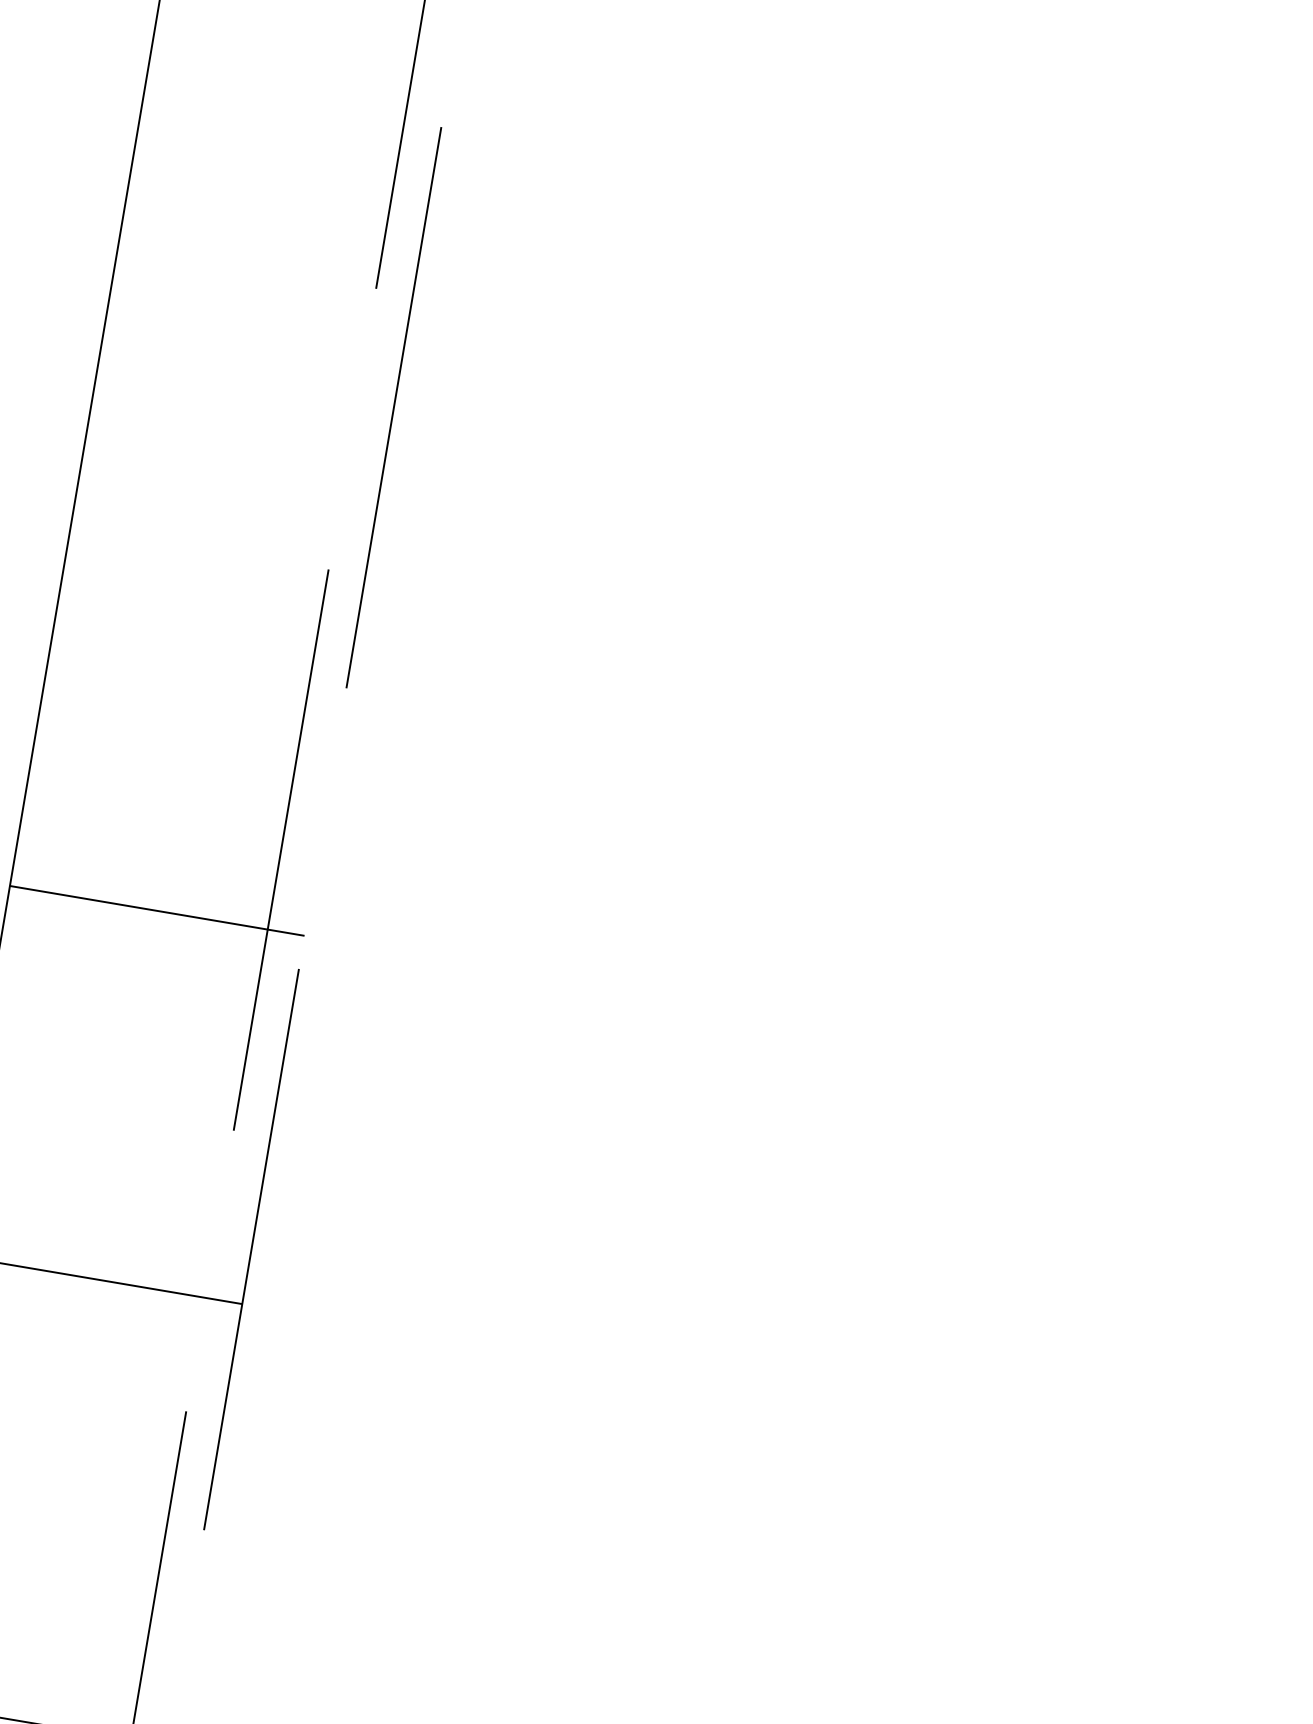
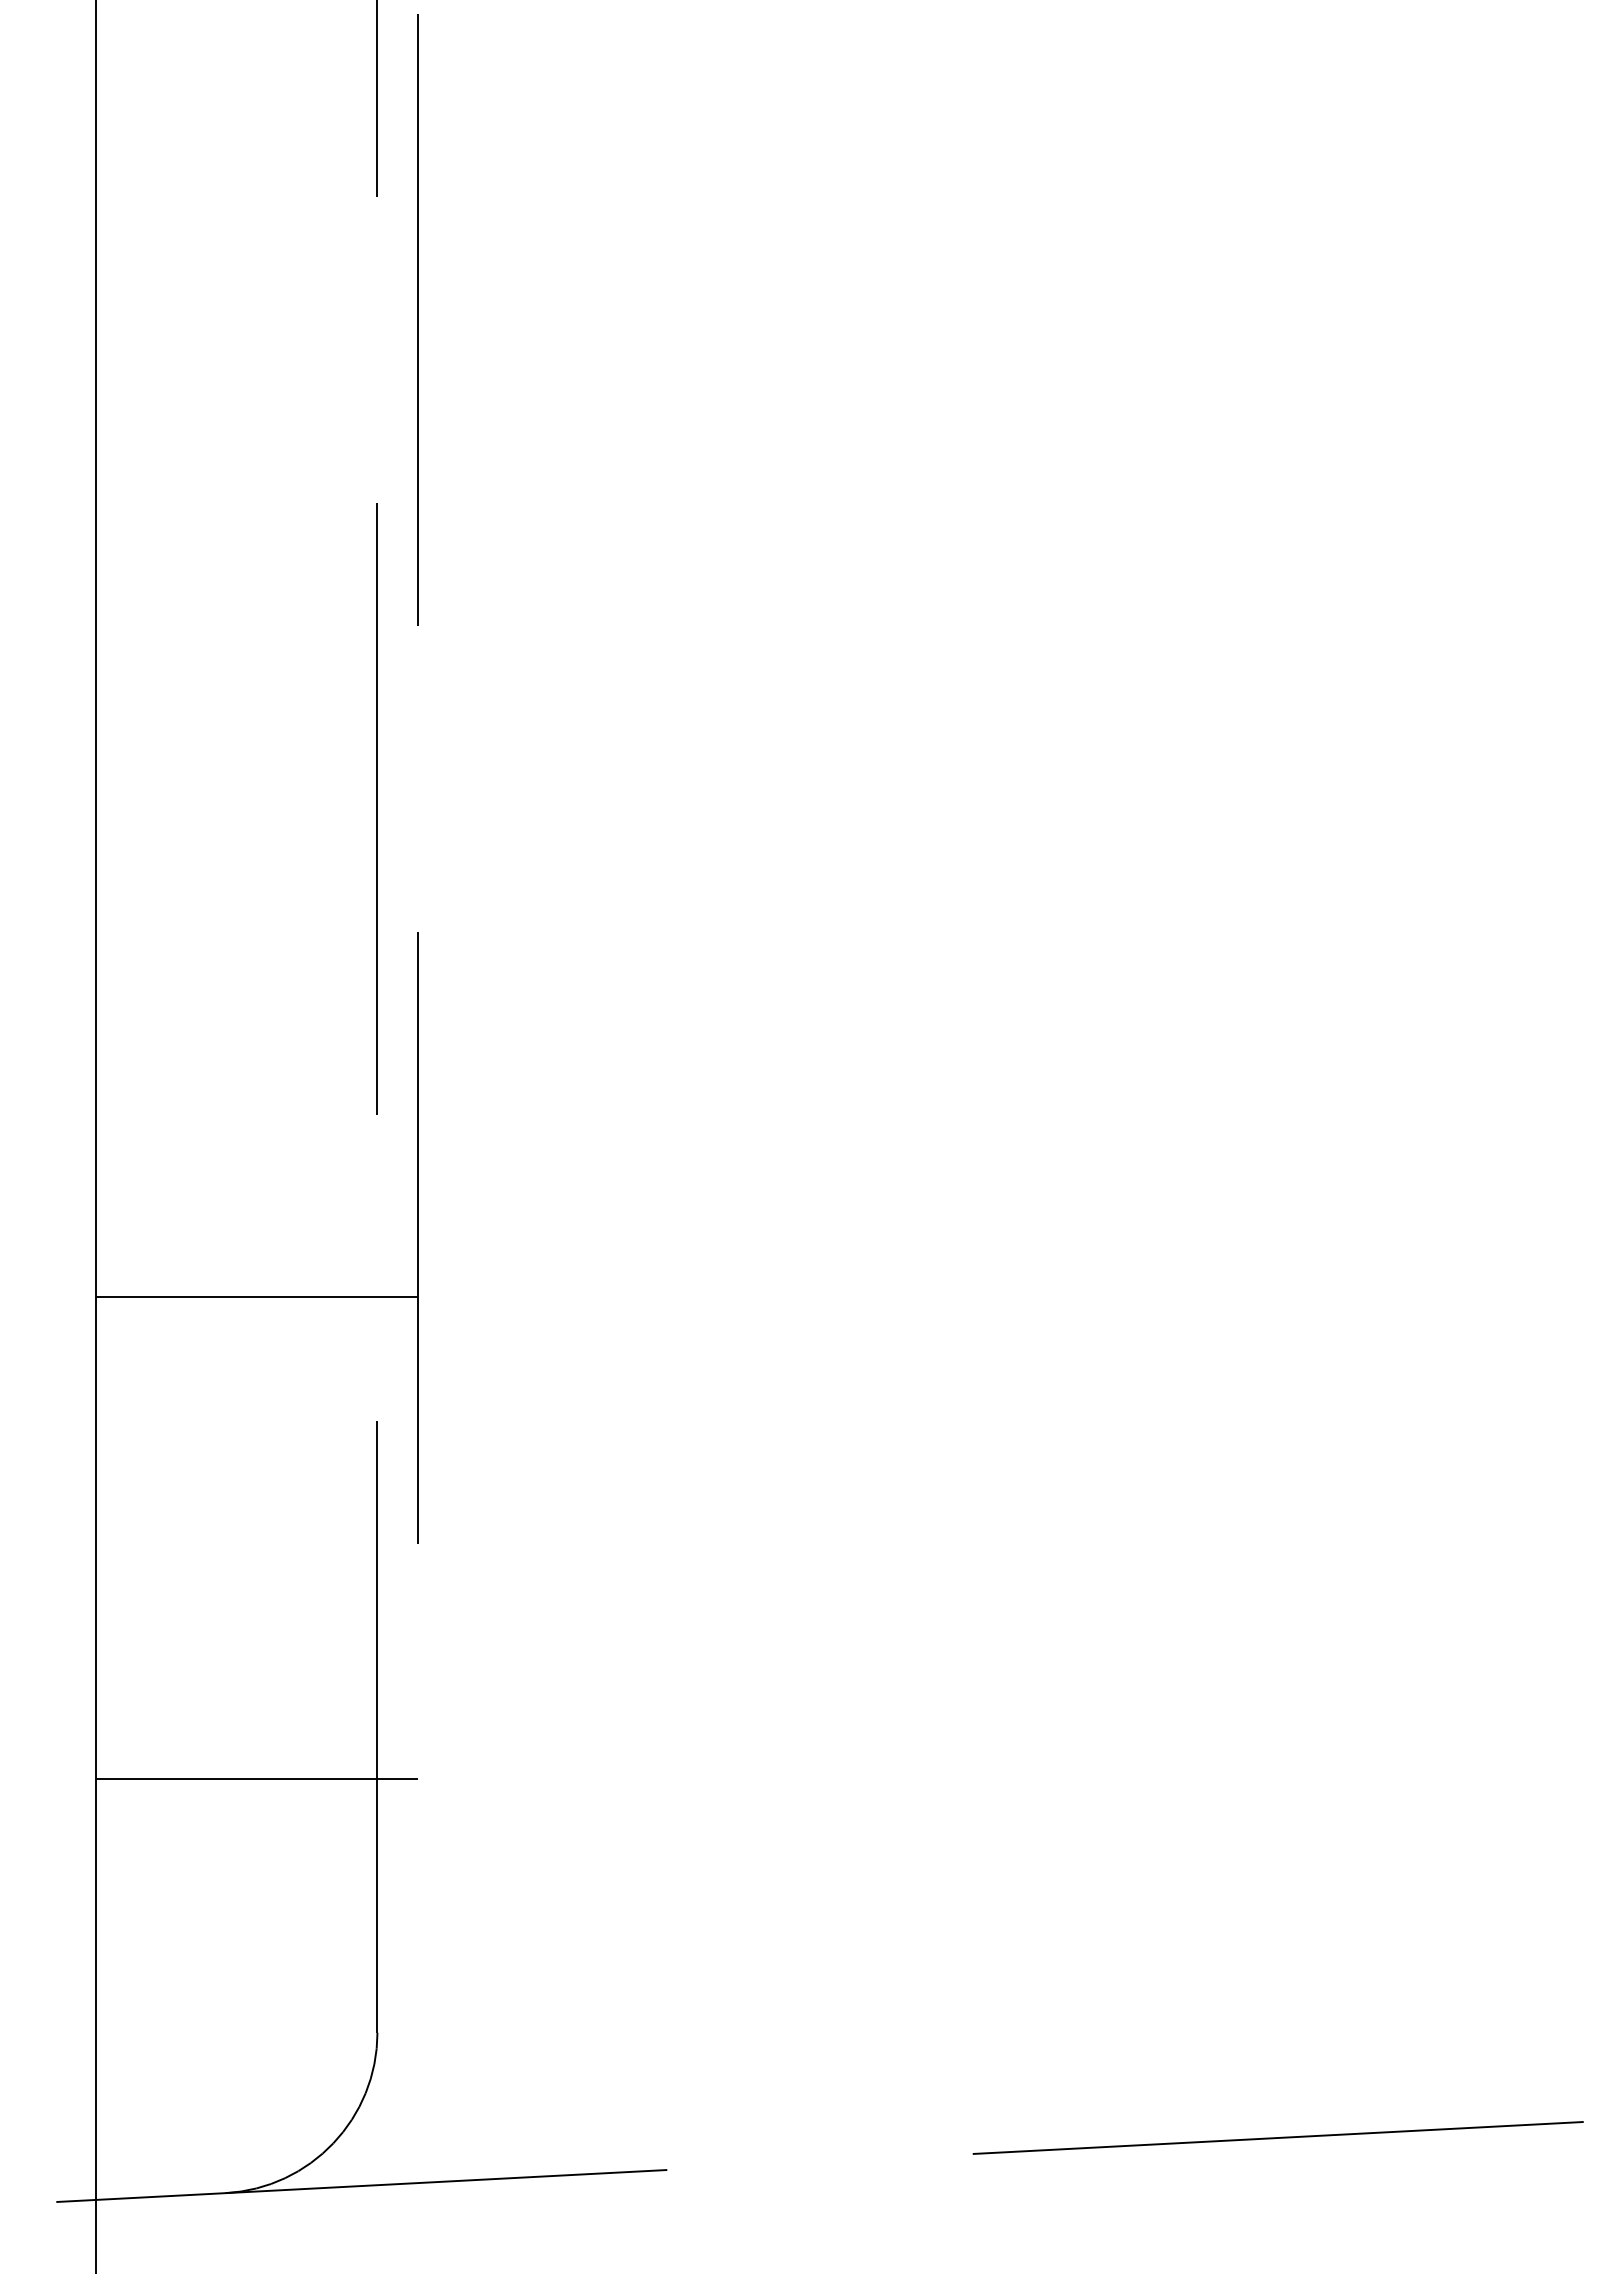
line: (156, 910) -> (256, 895), removed

